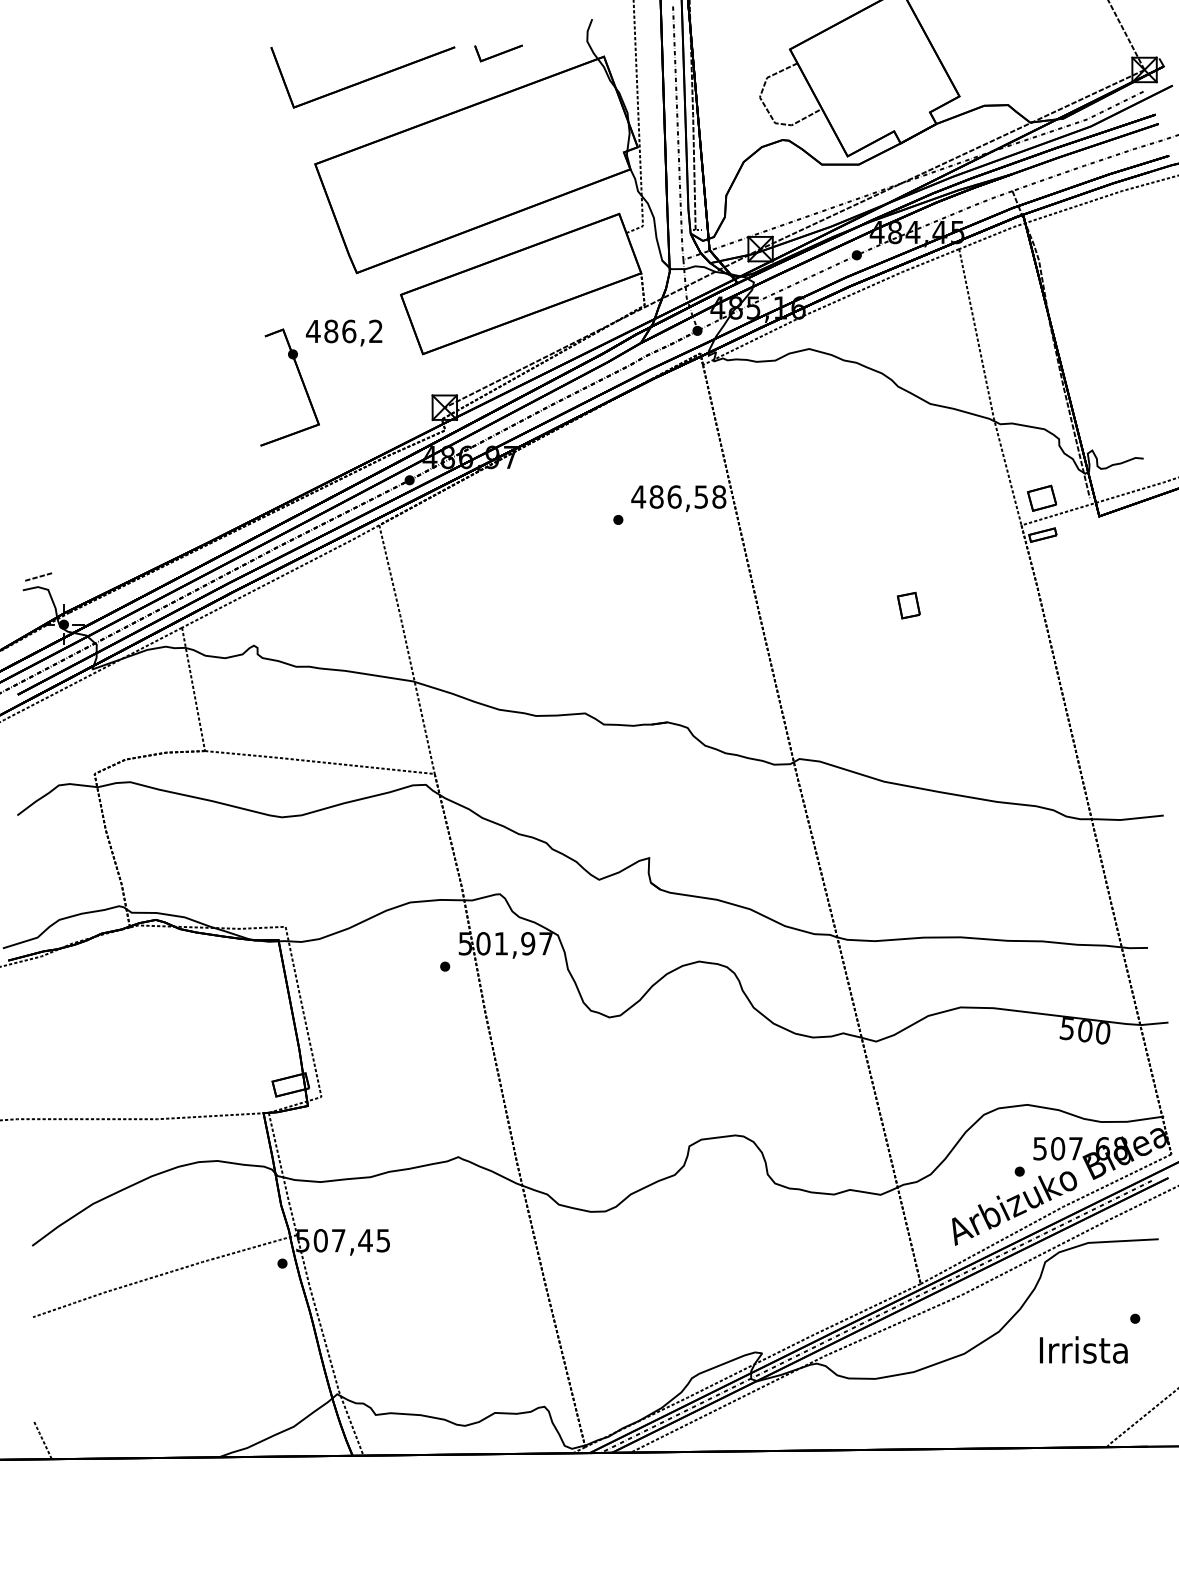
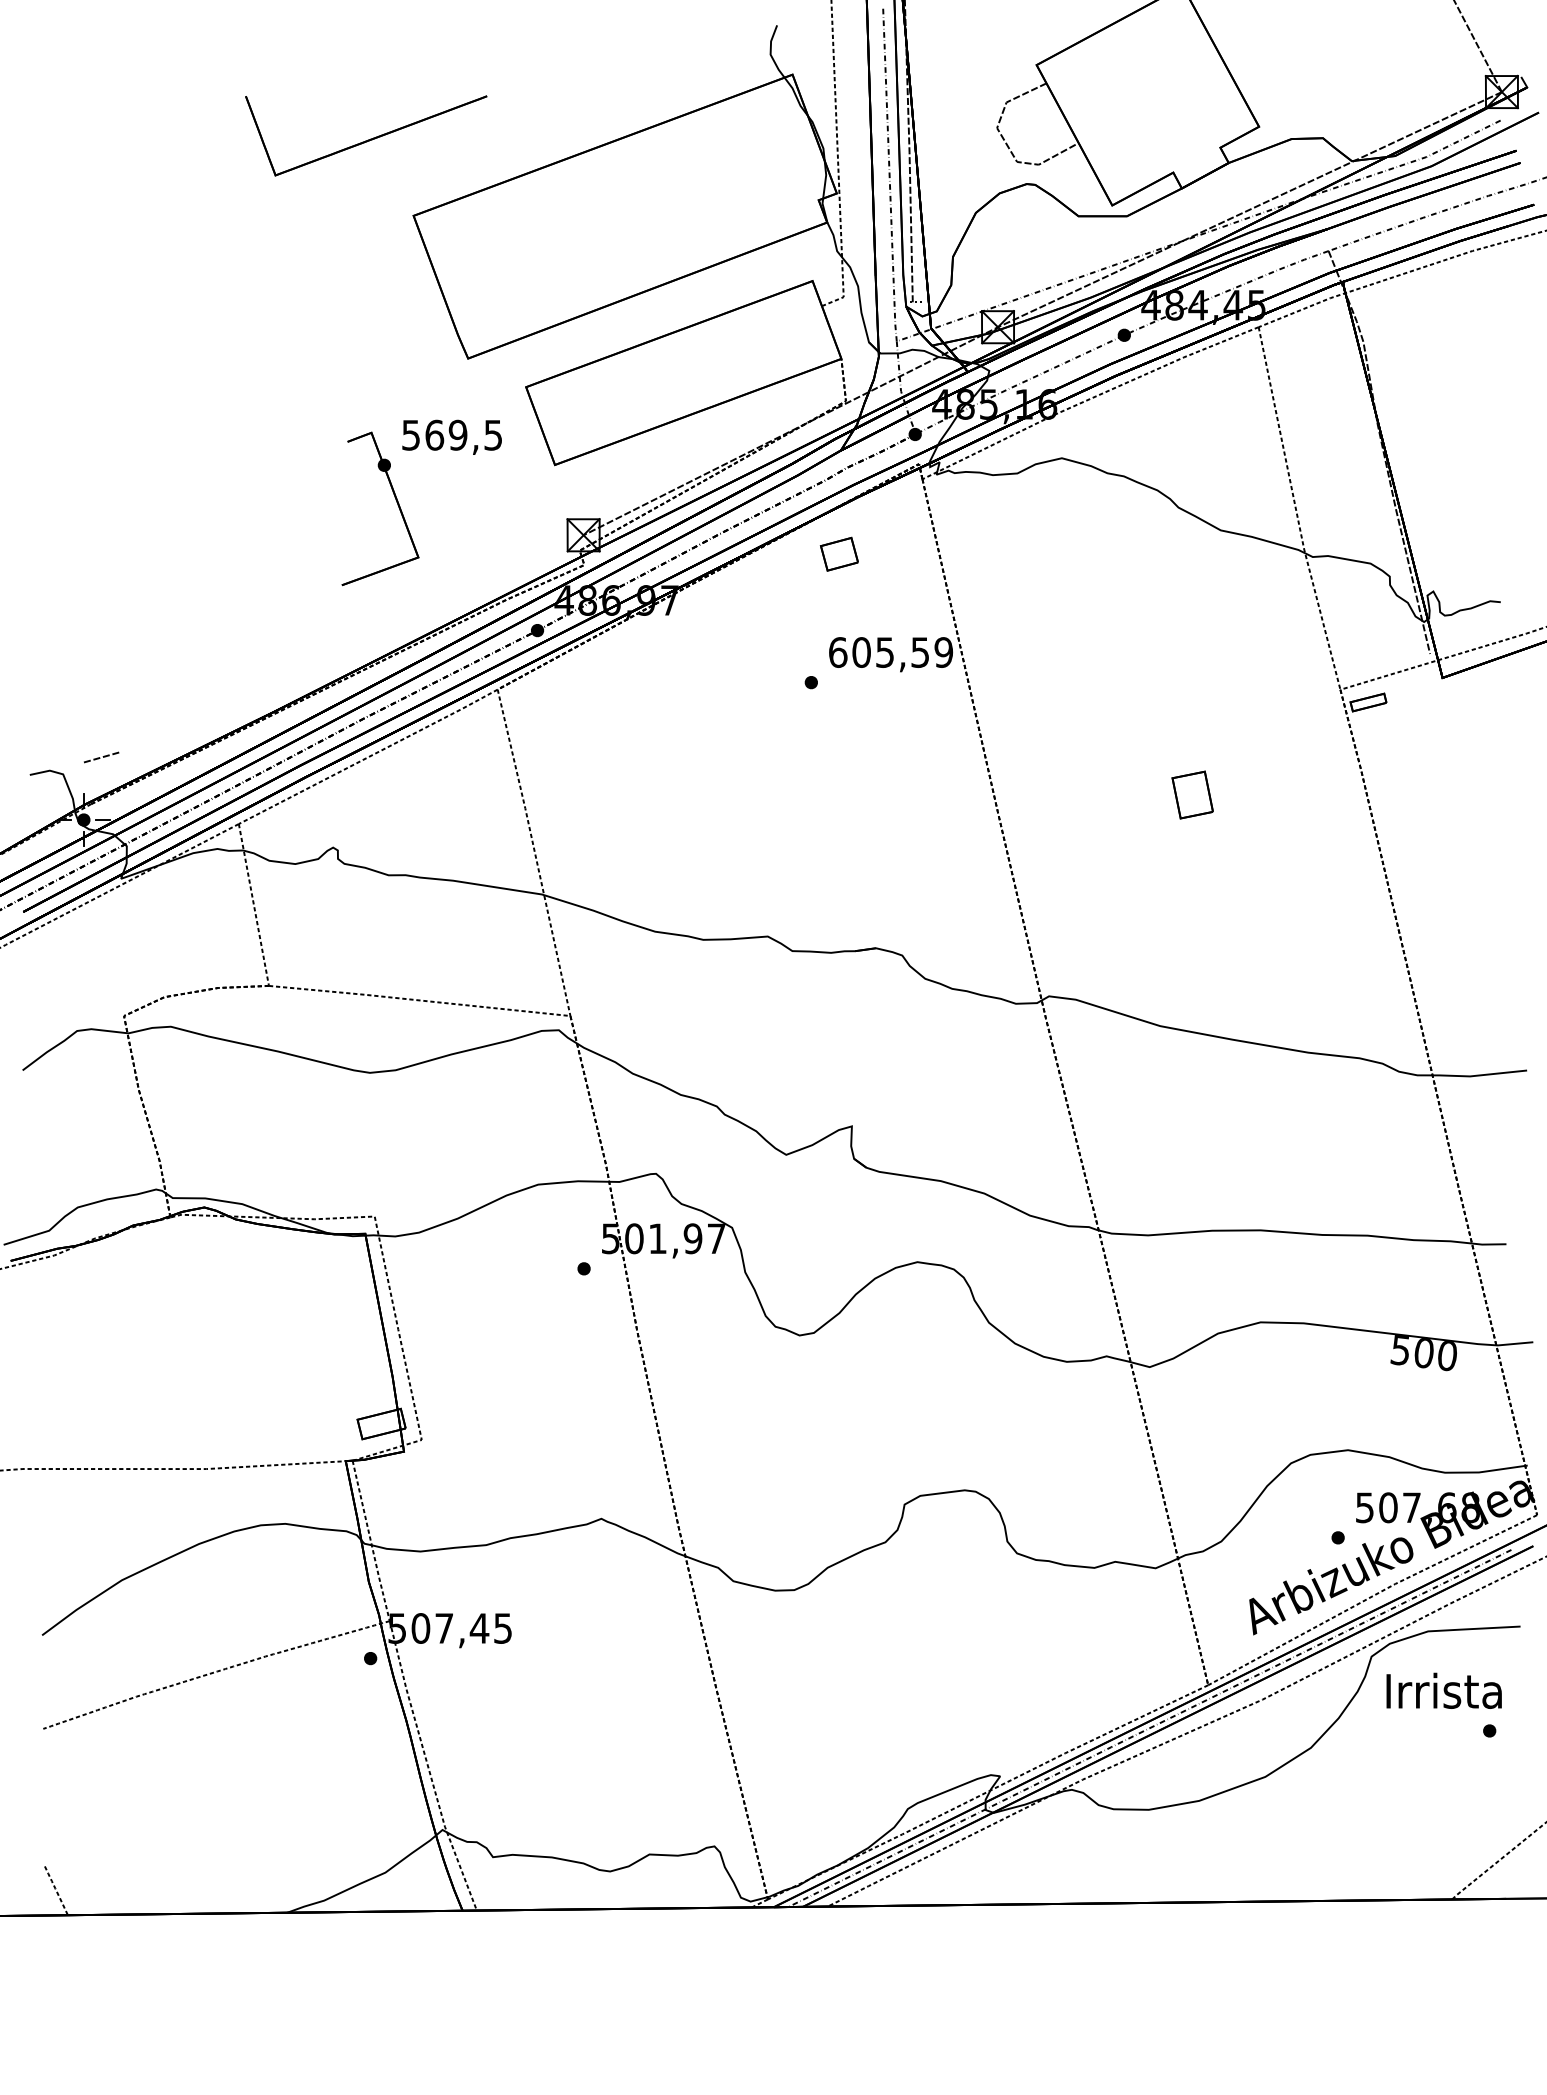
part: (498, 53) -> (654, 70), removed
part: (363, 77) -> (366, 135), moved
text: (344, 330) -> (451, 434), 486,2 -> 569,5
text: (678, 497) -> (890, 652), 486,58 -> 605,59
part: (1041, 497) -> (838, 553), moved
line: (37, 577) -> (100, 757), moved
part: (908, 605) -> (1192, 794), size x1.4
text: (1083, 1349) -> (1443, 1690), moved

